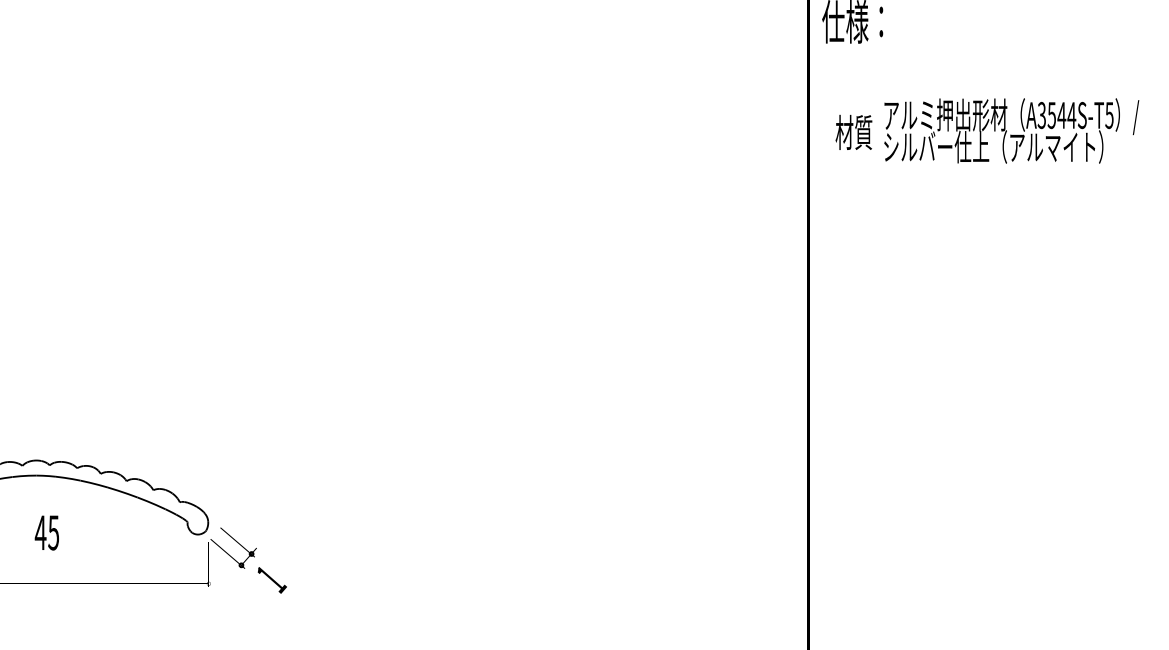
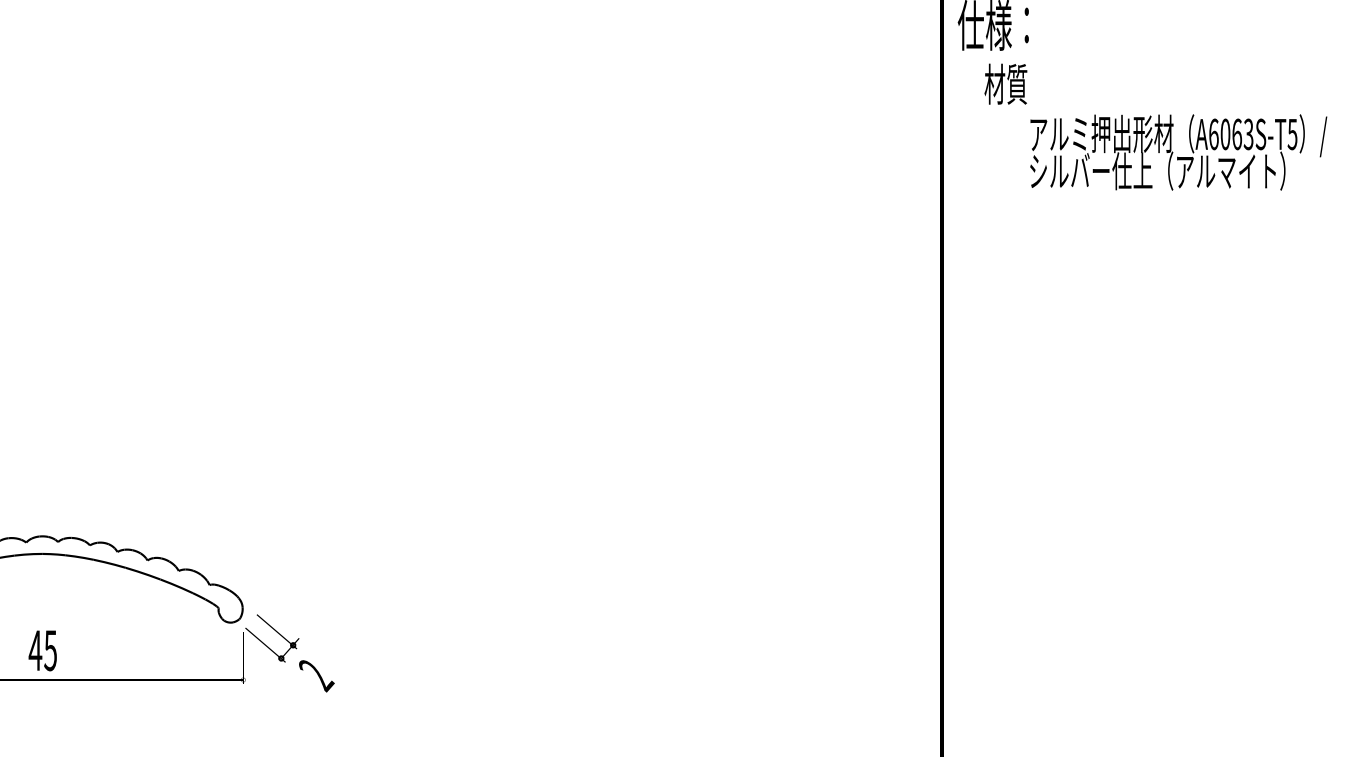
text: (1057, 115) -> (1231, 134), A3544S-T5 -> A6063S-T5
text: (853, 131) -> (1005, 83), moved
text: (46, 532) -> (42, 650), moved
text: (271, 580) -> (316, 676), 1 -> 2

